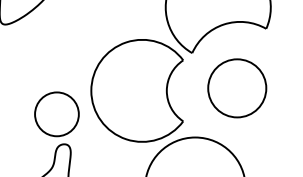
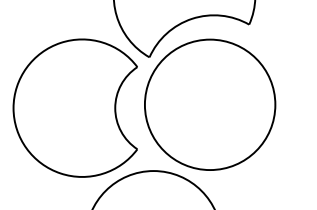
circle: (236, 87) -> (209, 103), size x1.67

